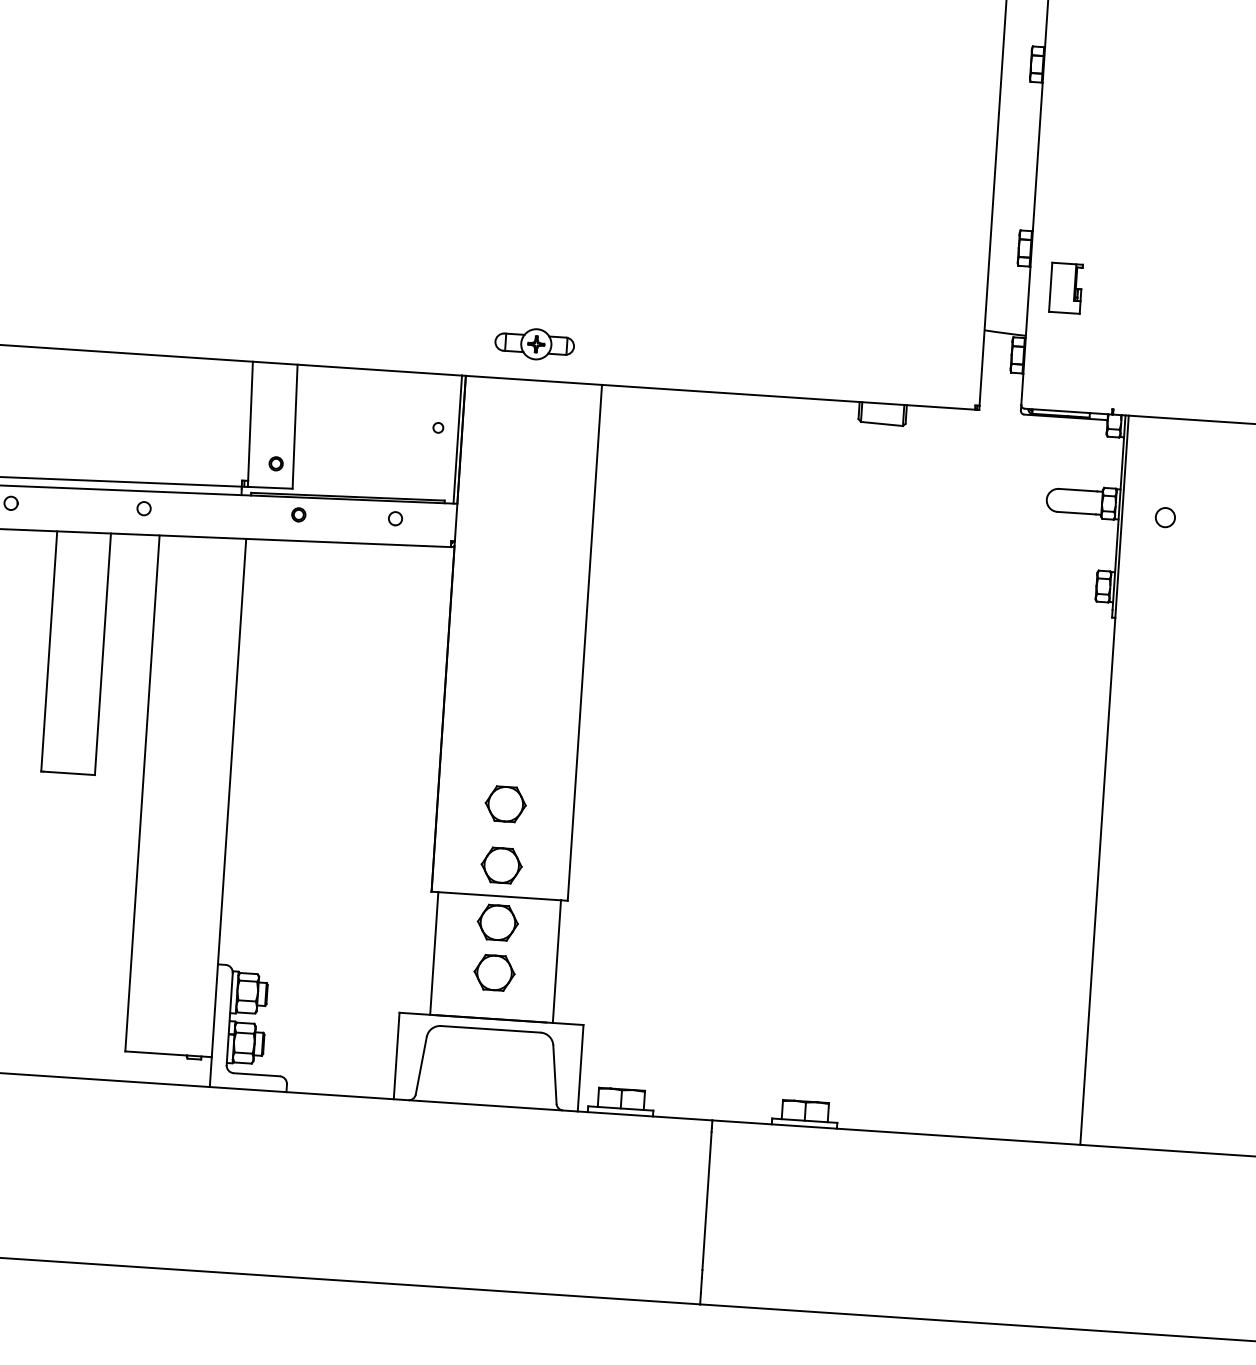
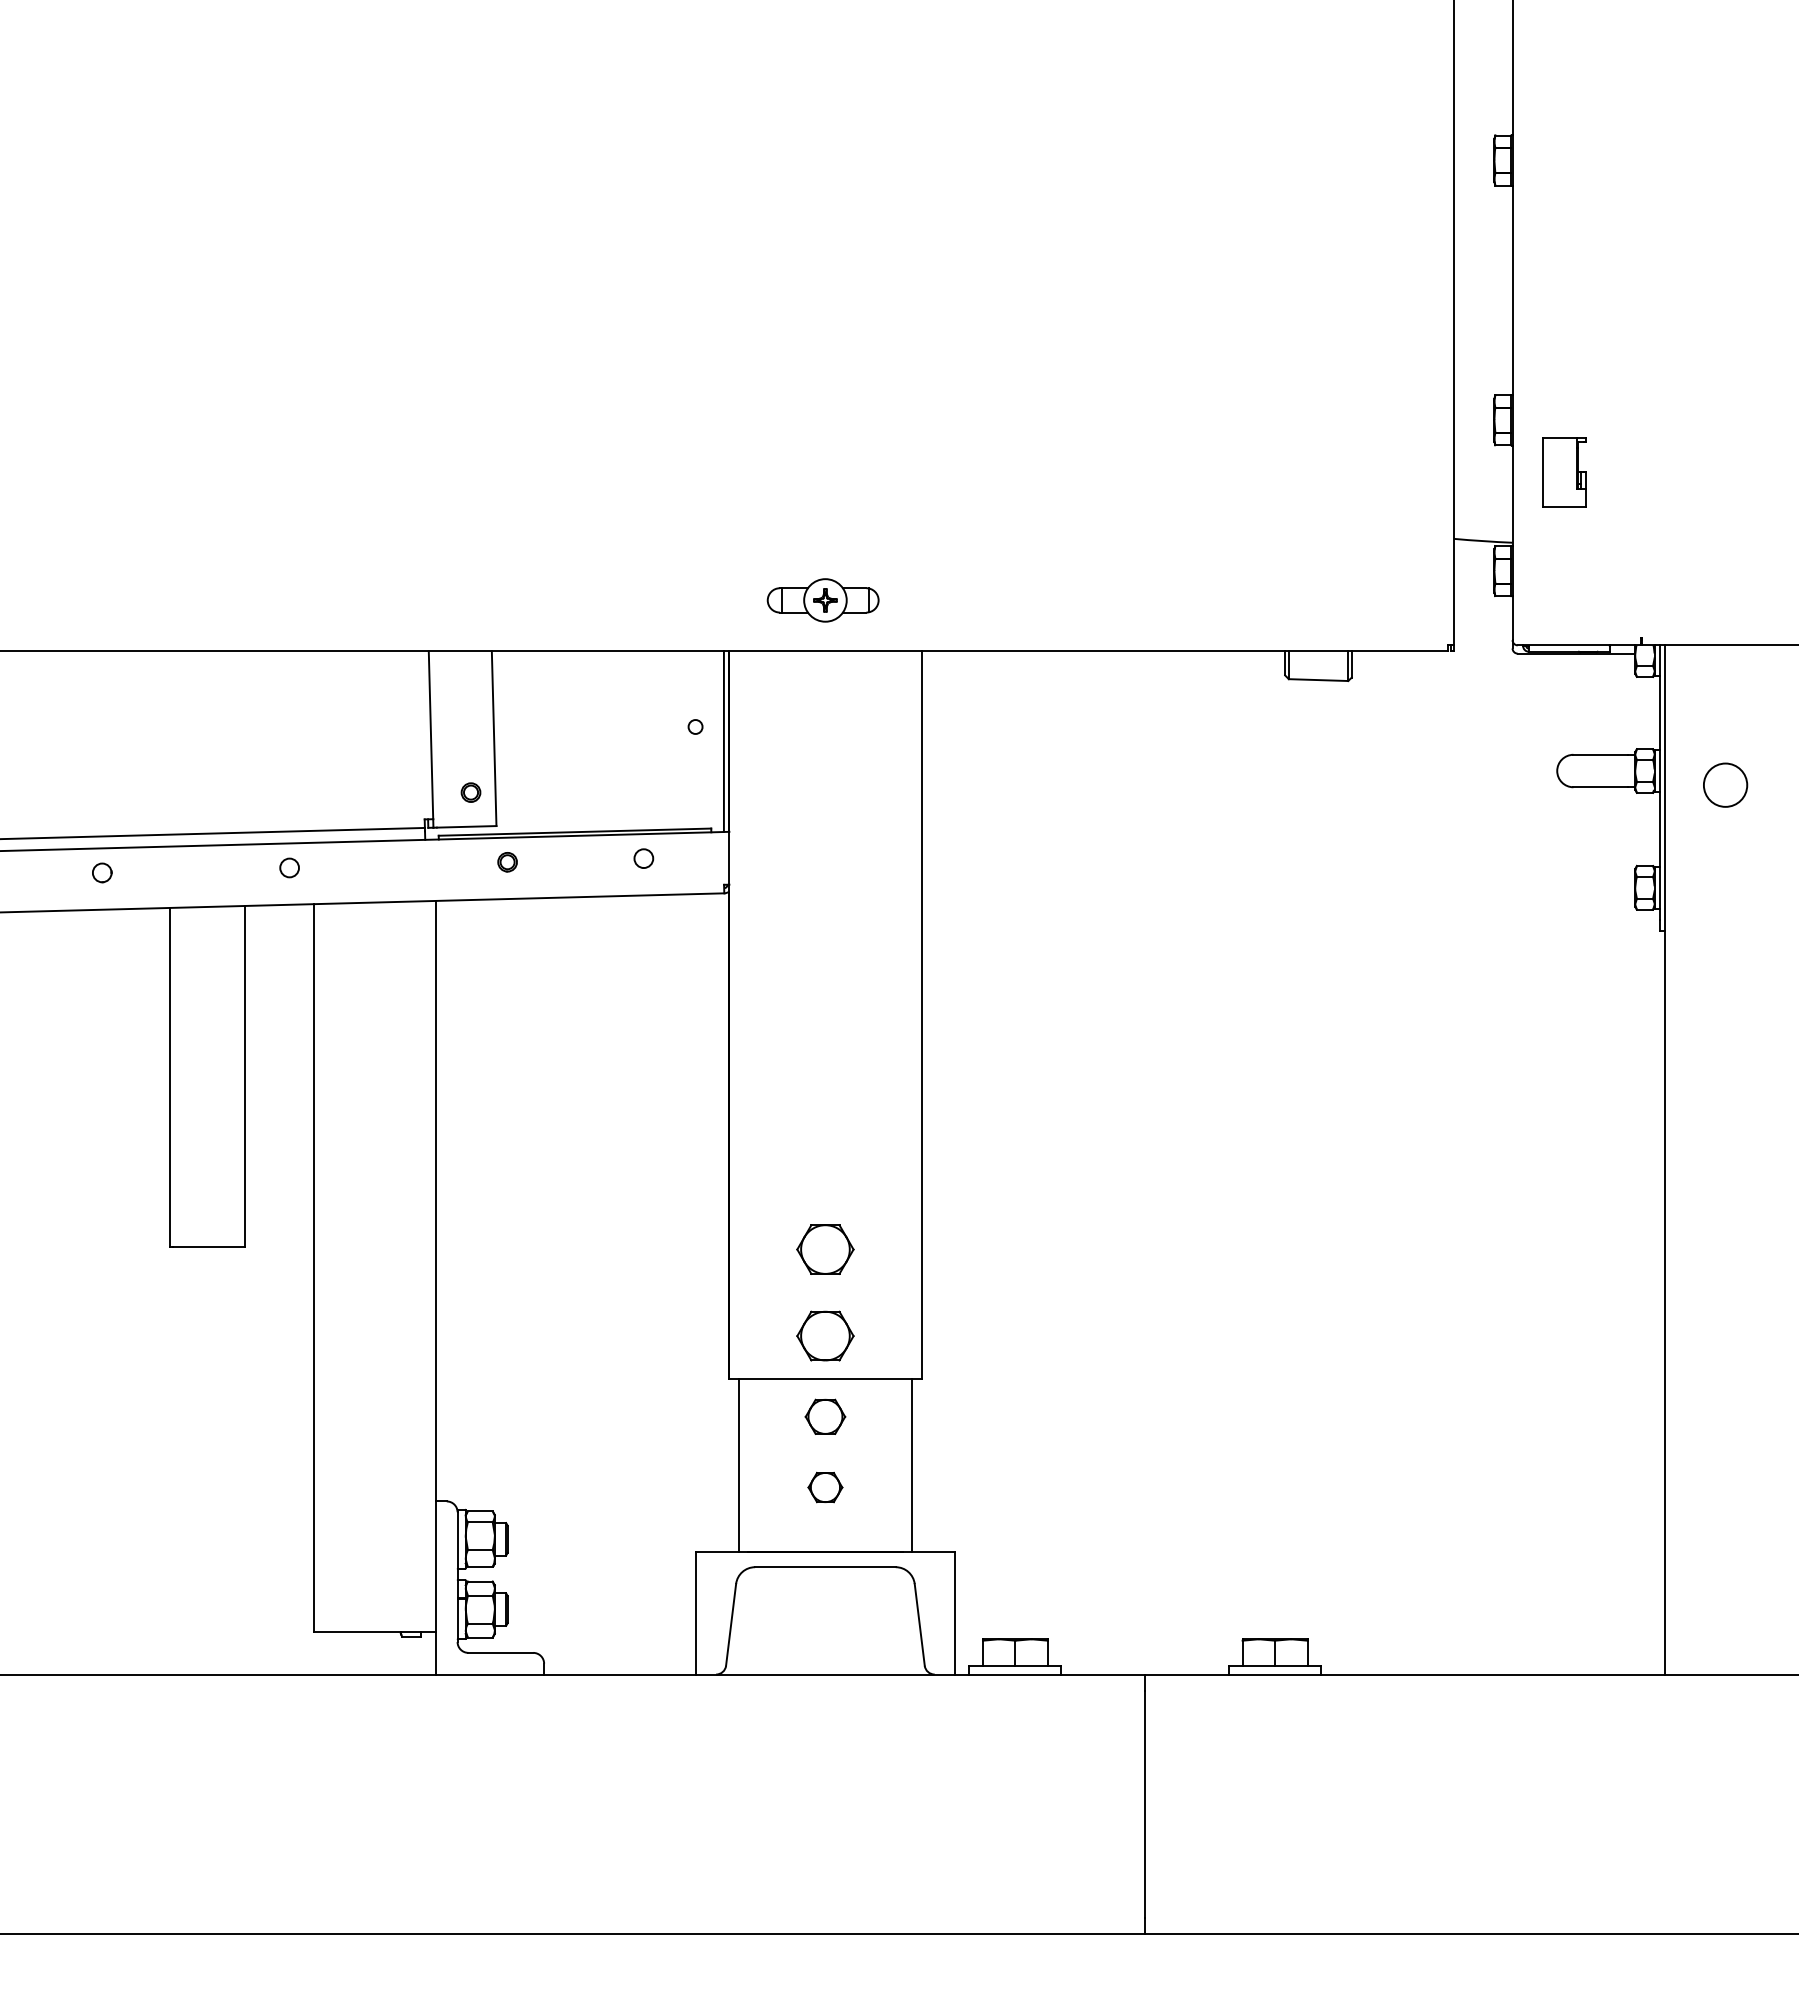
circle: (1165, 517) -> (1725, 784), size x1.6
part: (497, 922) -> (825, 1416), size x0.7
part: (494, 972) -> (825, 1487), size x0.6

